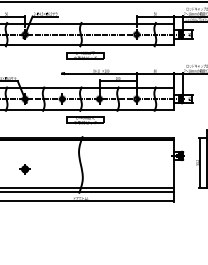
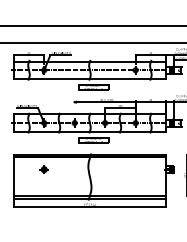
part: (24, 169) -> (43, 169), moved

